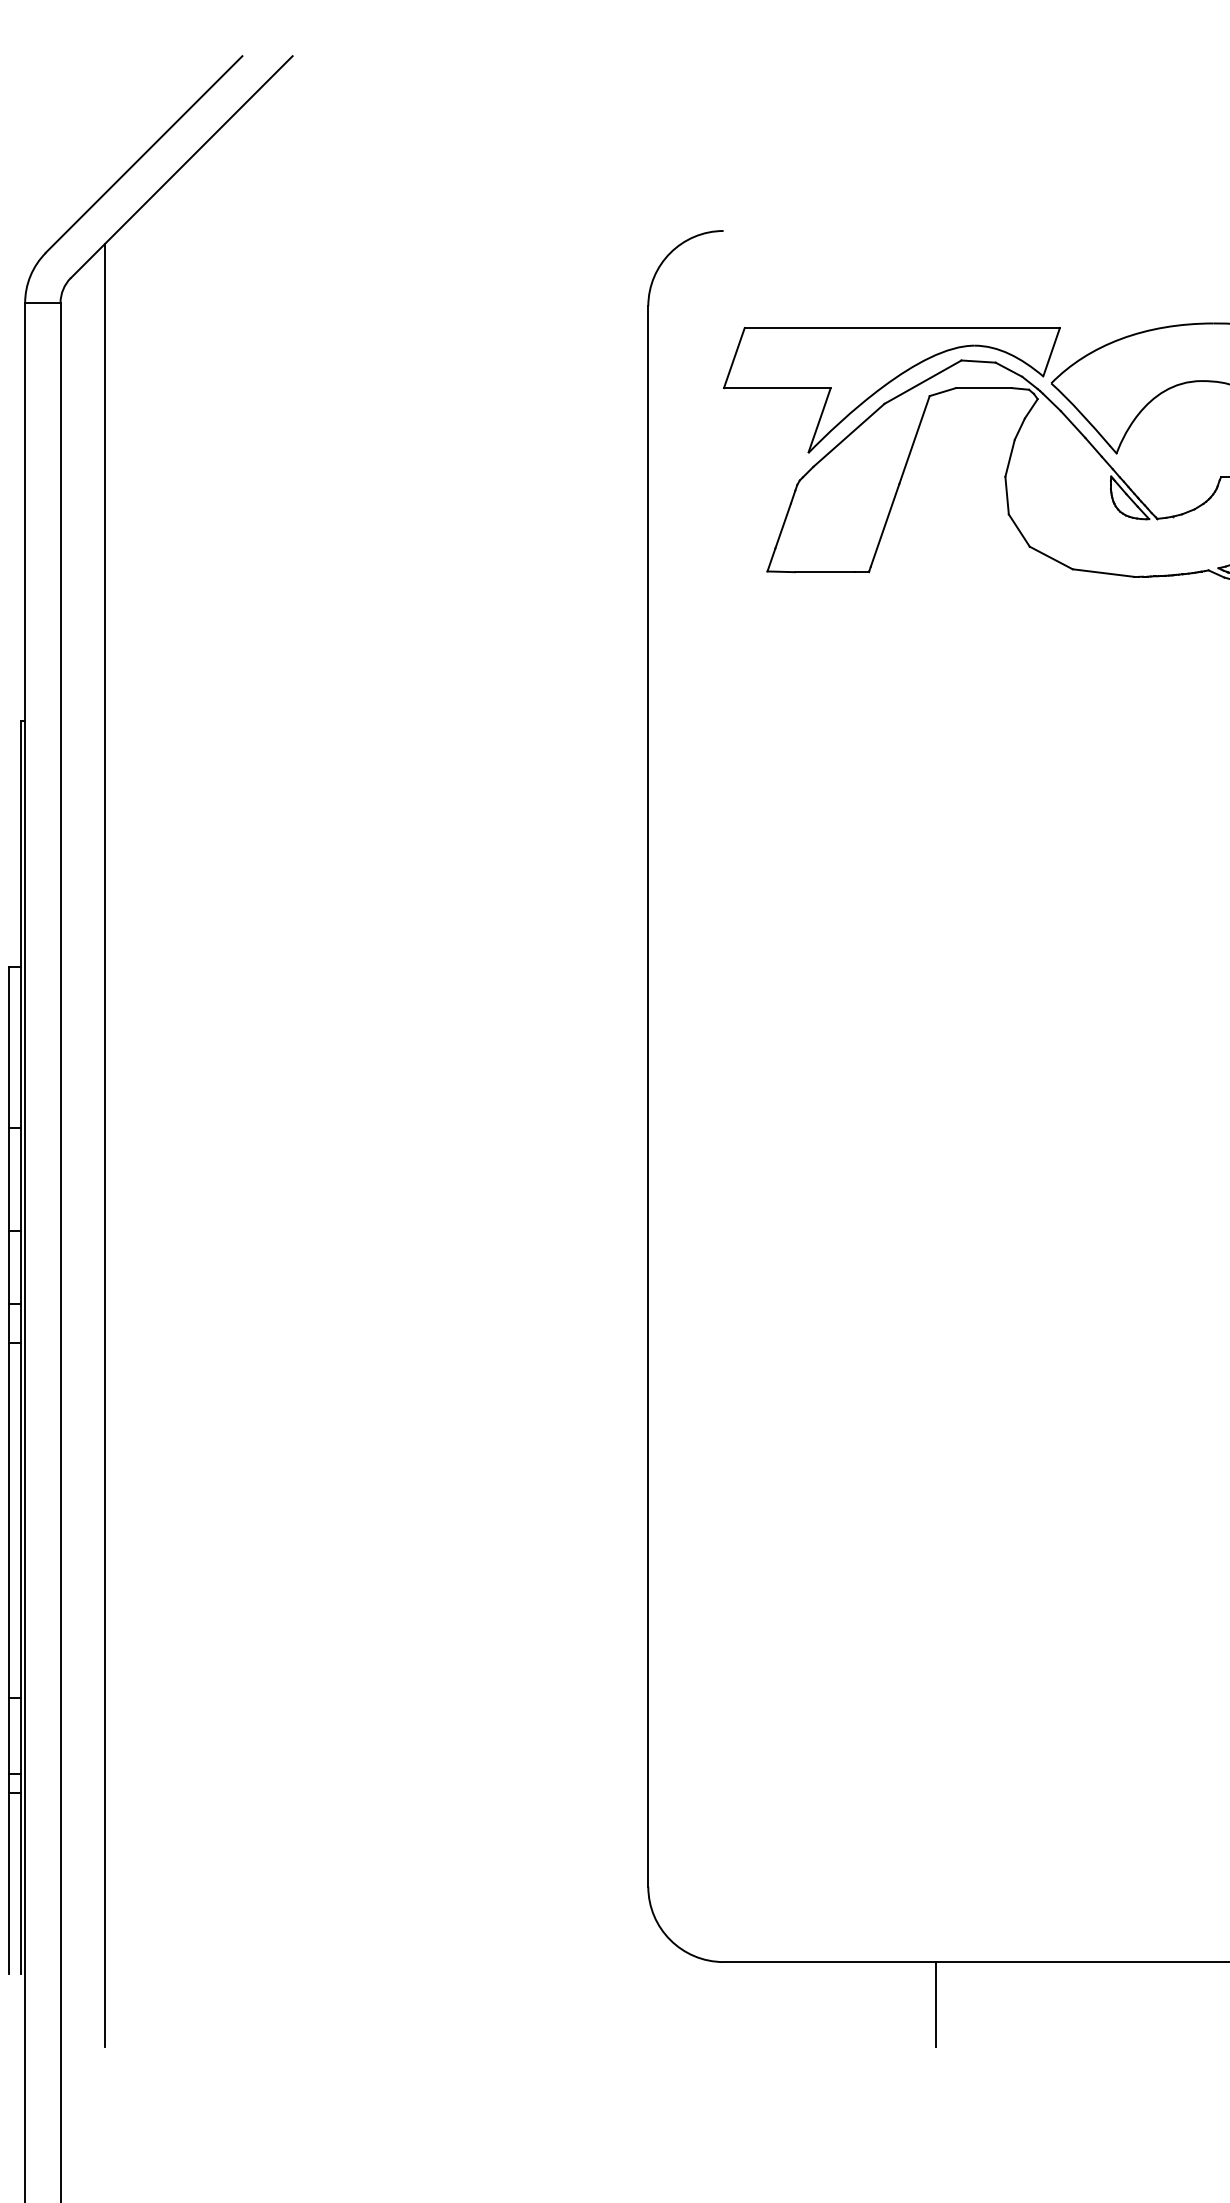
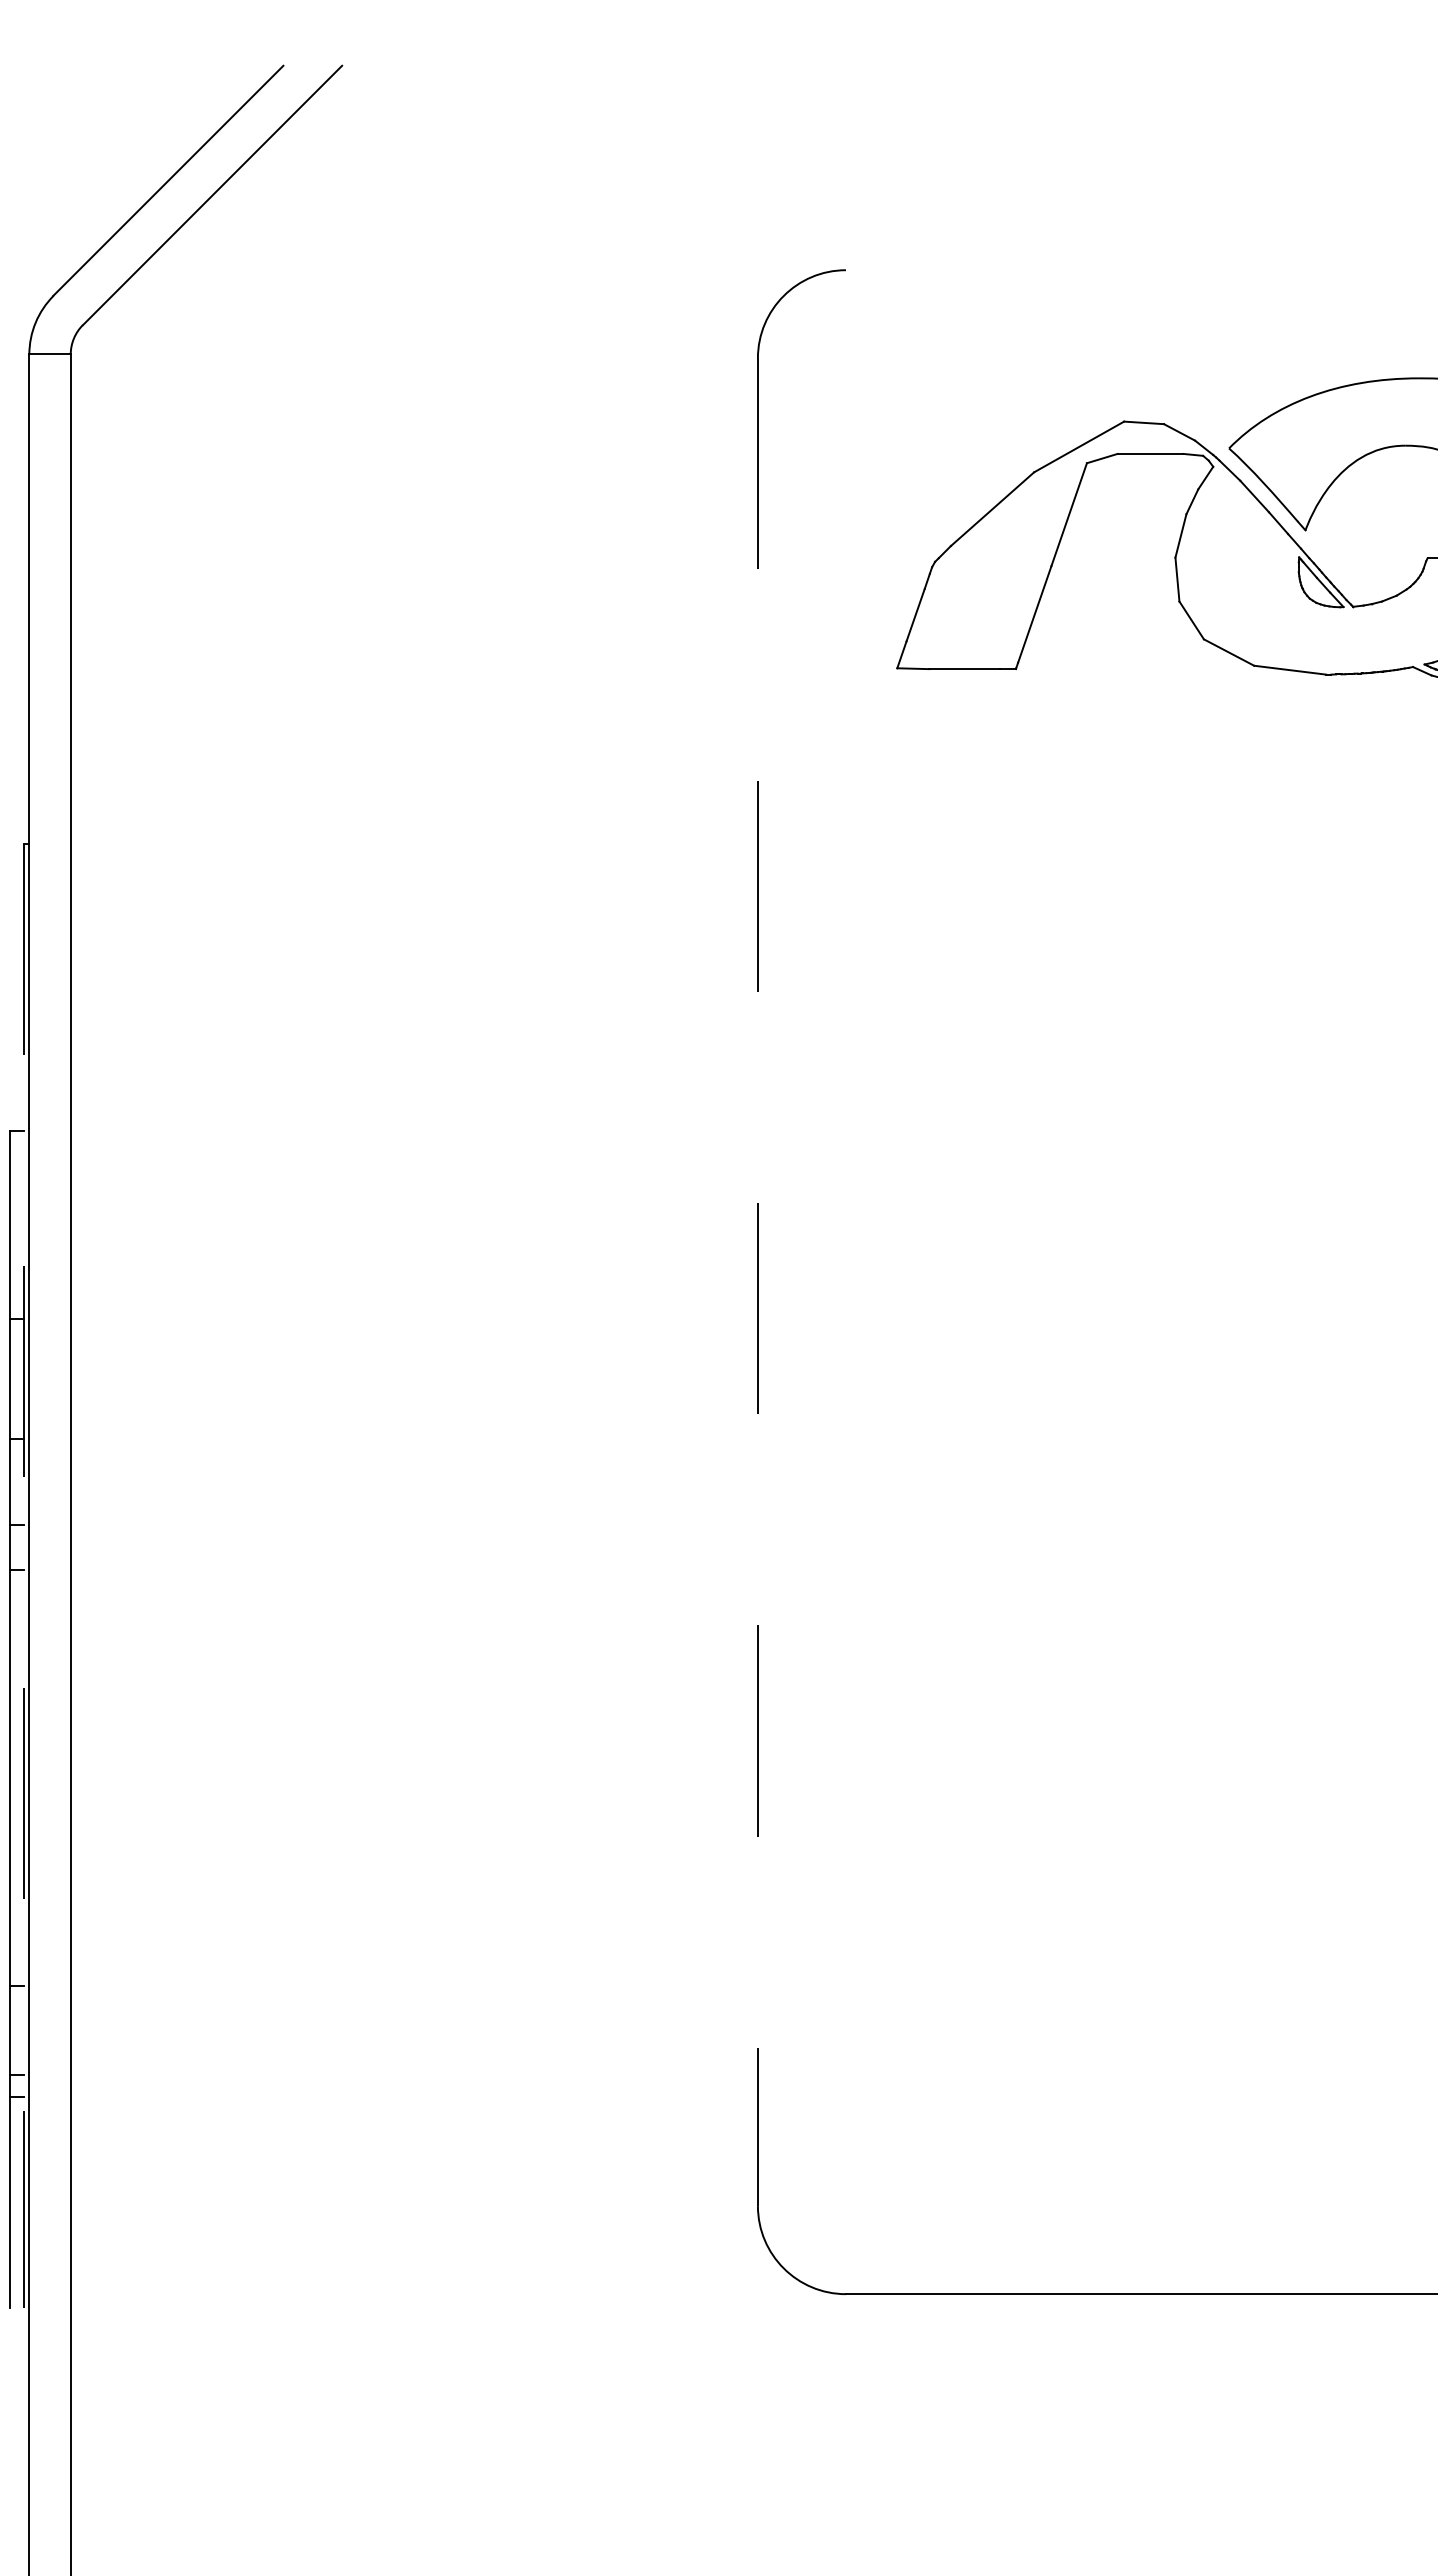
part: (888, 384) -> (1038, 449), removed
line: (648, 1096) -> (758, 1282), solid -> dashed
line: (104, 1145) -> (122, 1339), removed
line: (20, 1348) -> (24, 1576), solid -> dashed
line: (936, 2004) -> (1094, 2343), removed

